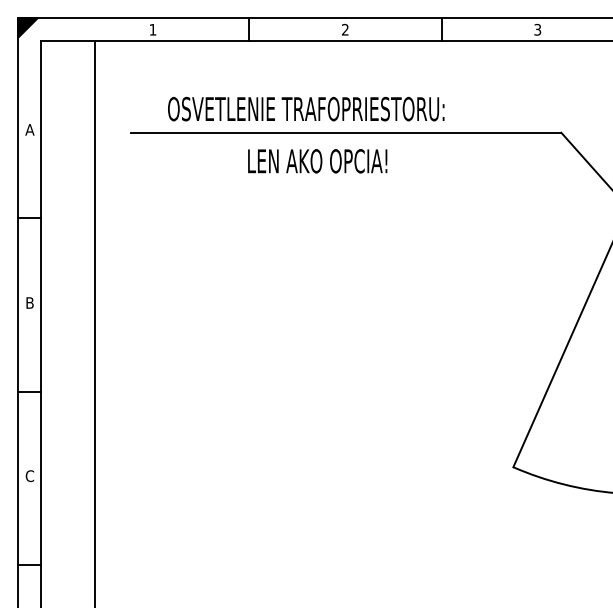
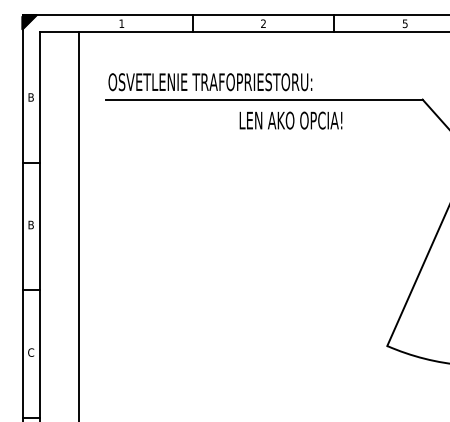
text: (537, 28) -> (405, 22), 3 -> 5
text: (306, 108) -> (210, 81), moved
text: (29, 129) -> (30, 97), A -> B
text: (317, 161) -> (290, 120), moved

